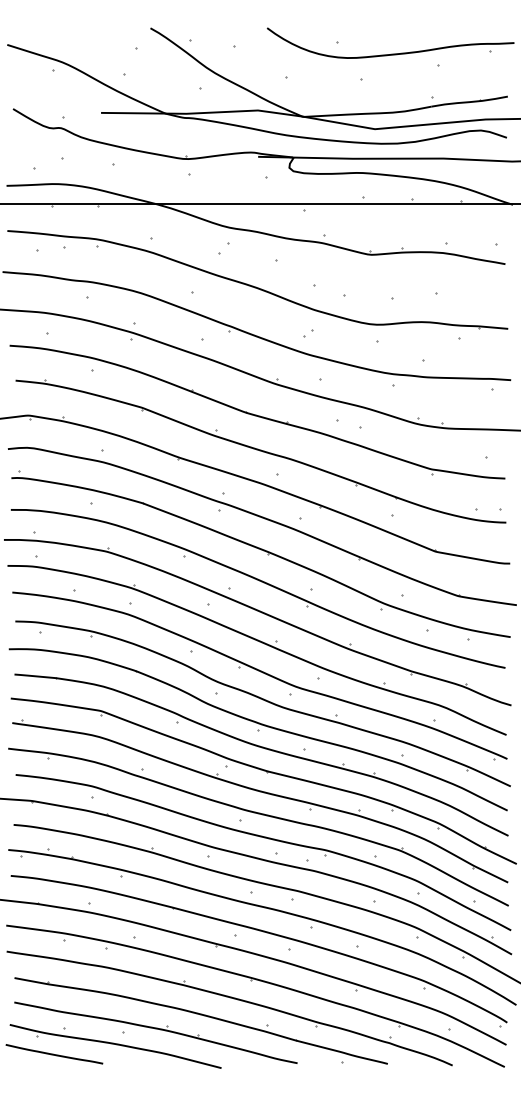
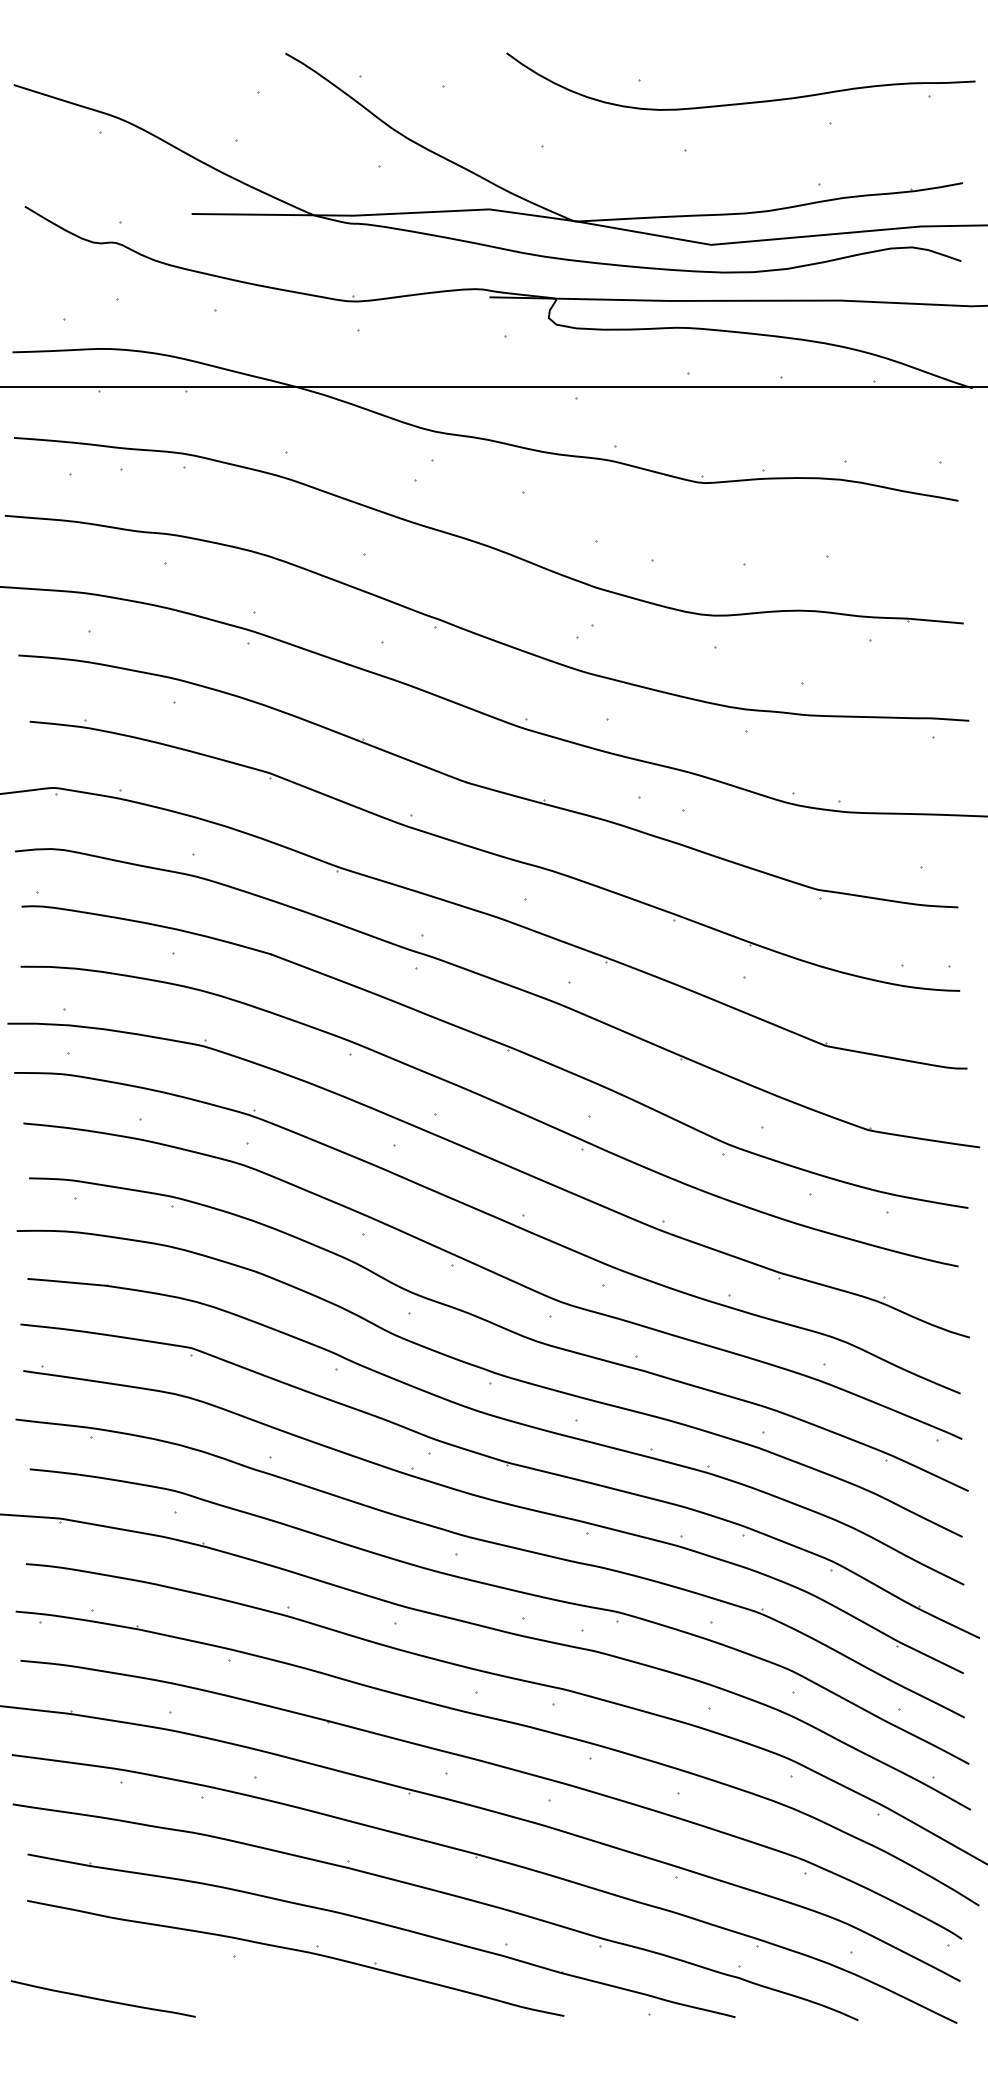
part: (115, 1046) -> (219, 1984), removed

